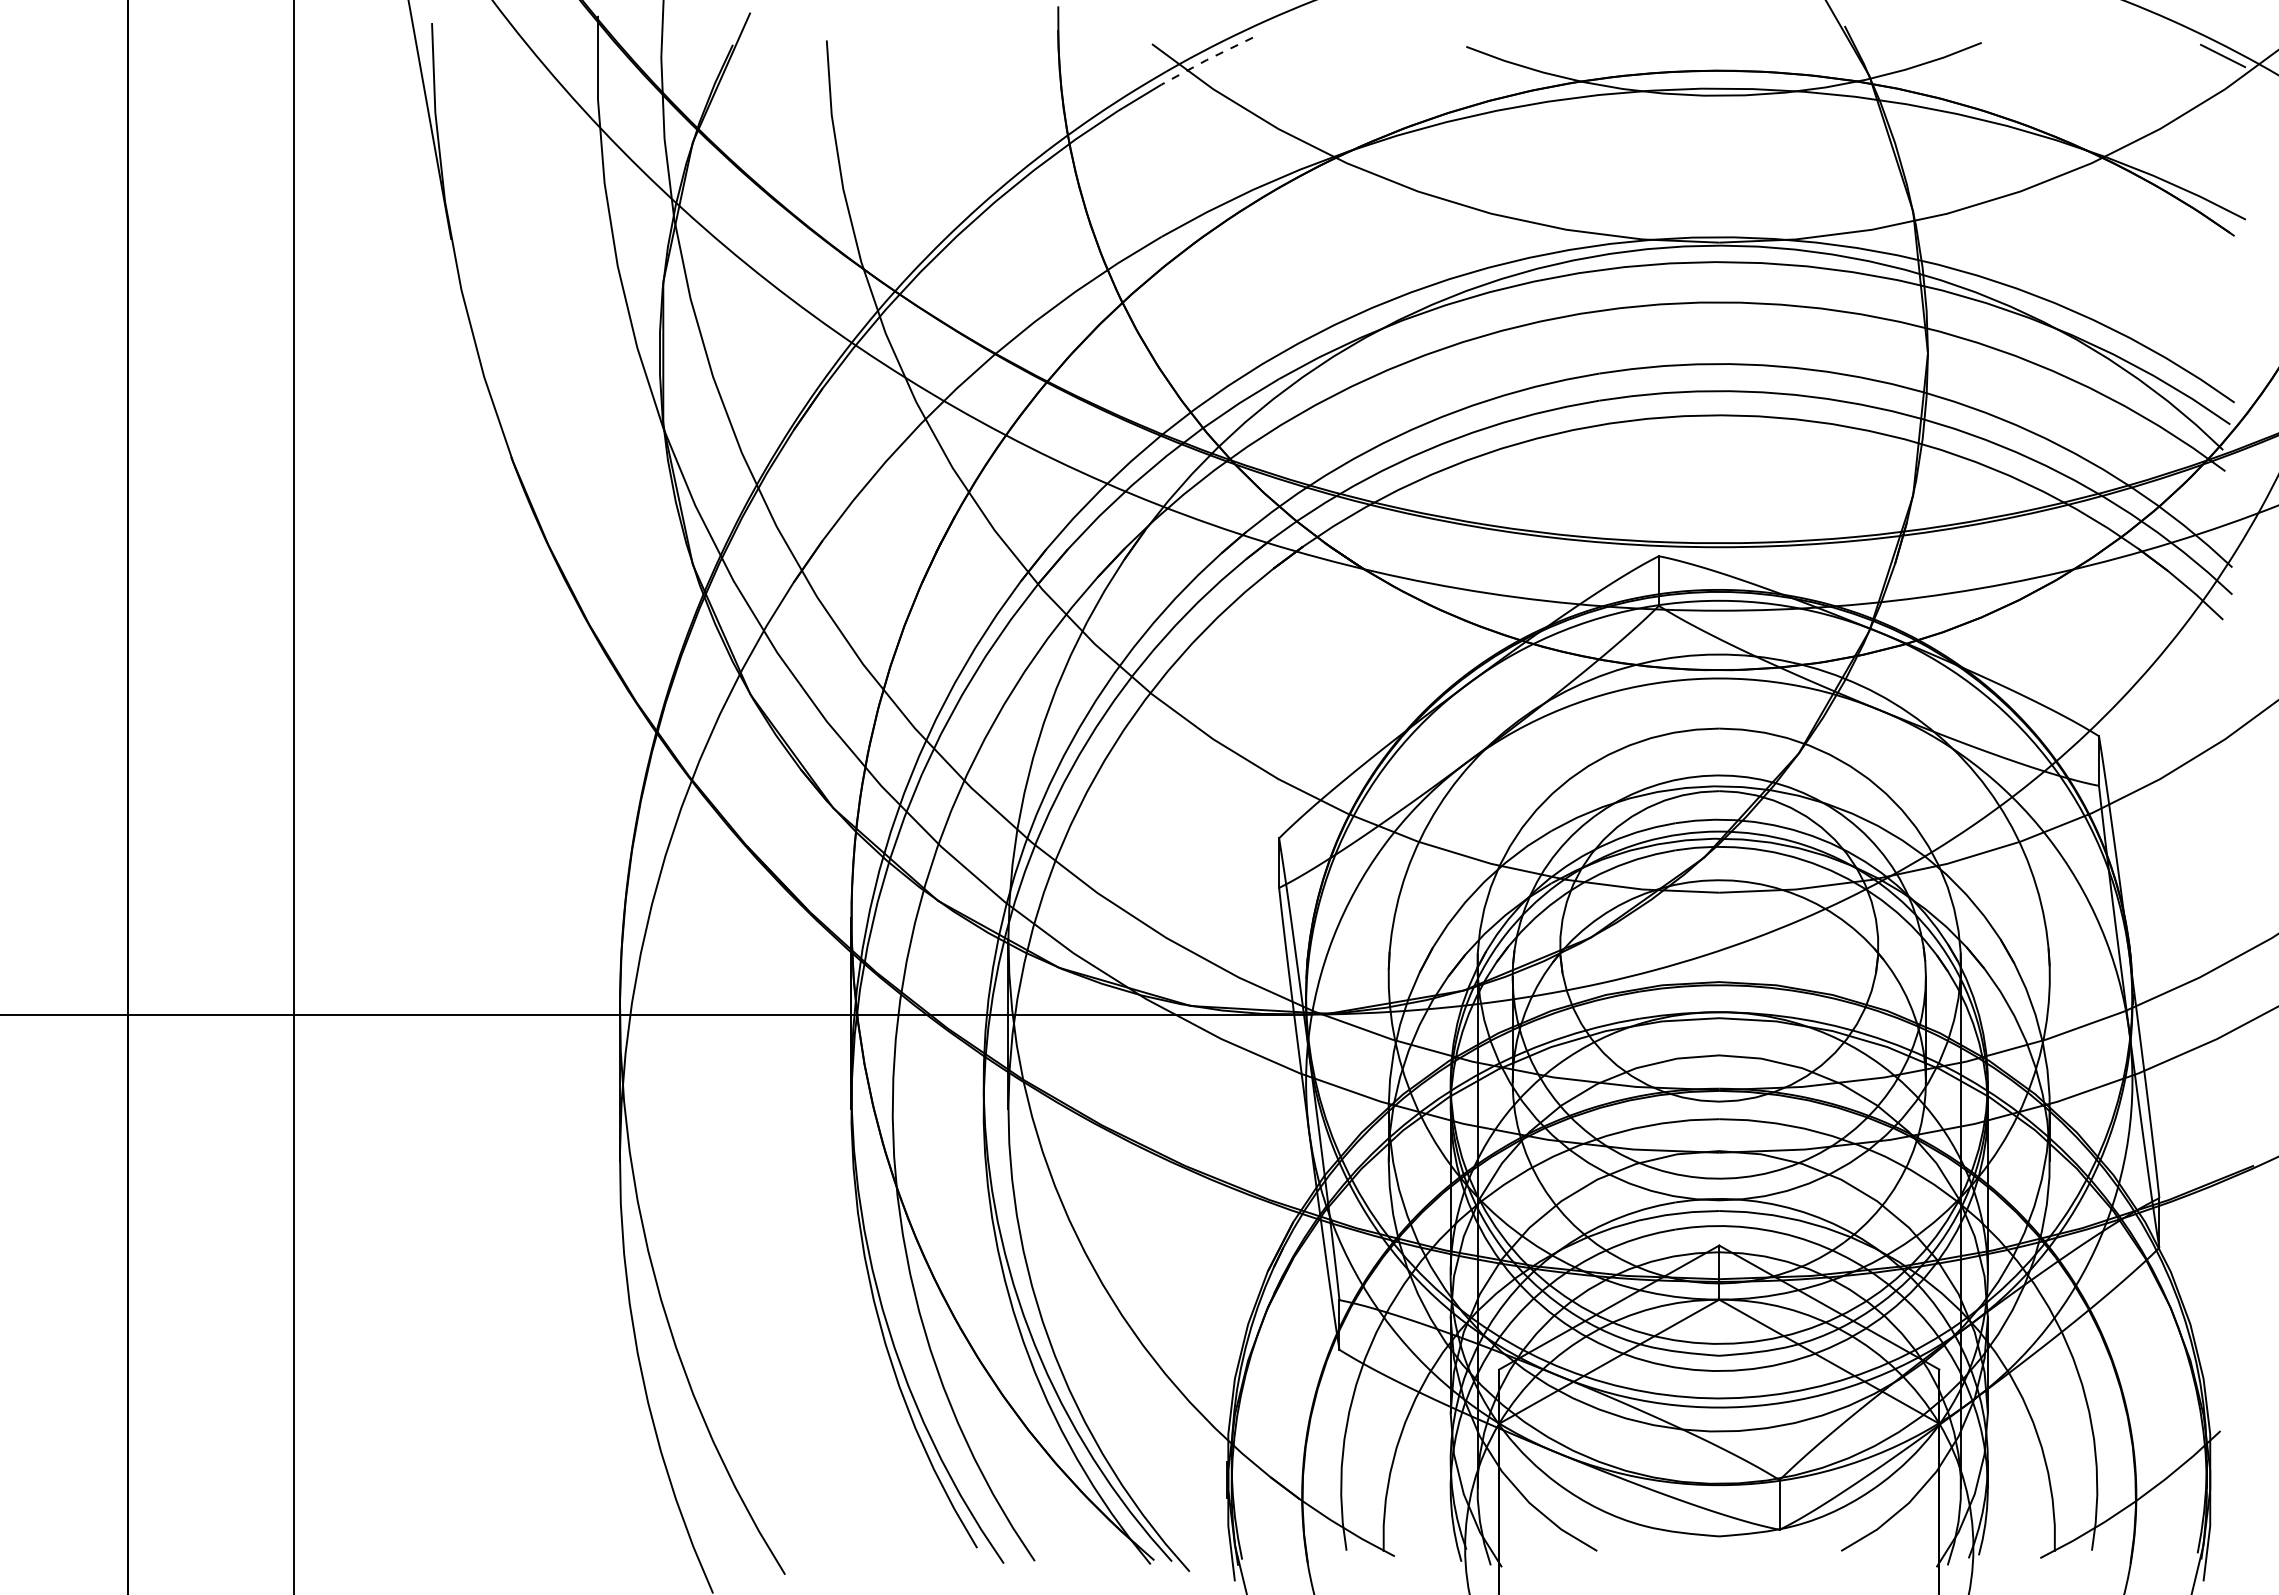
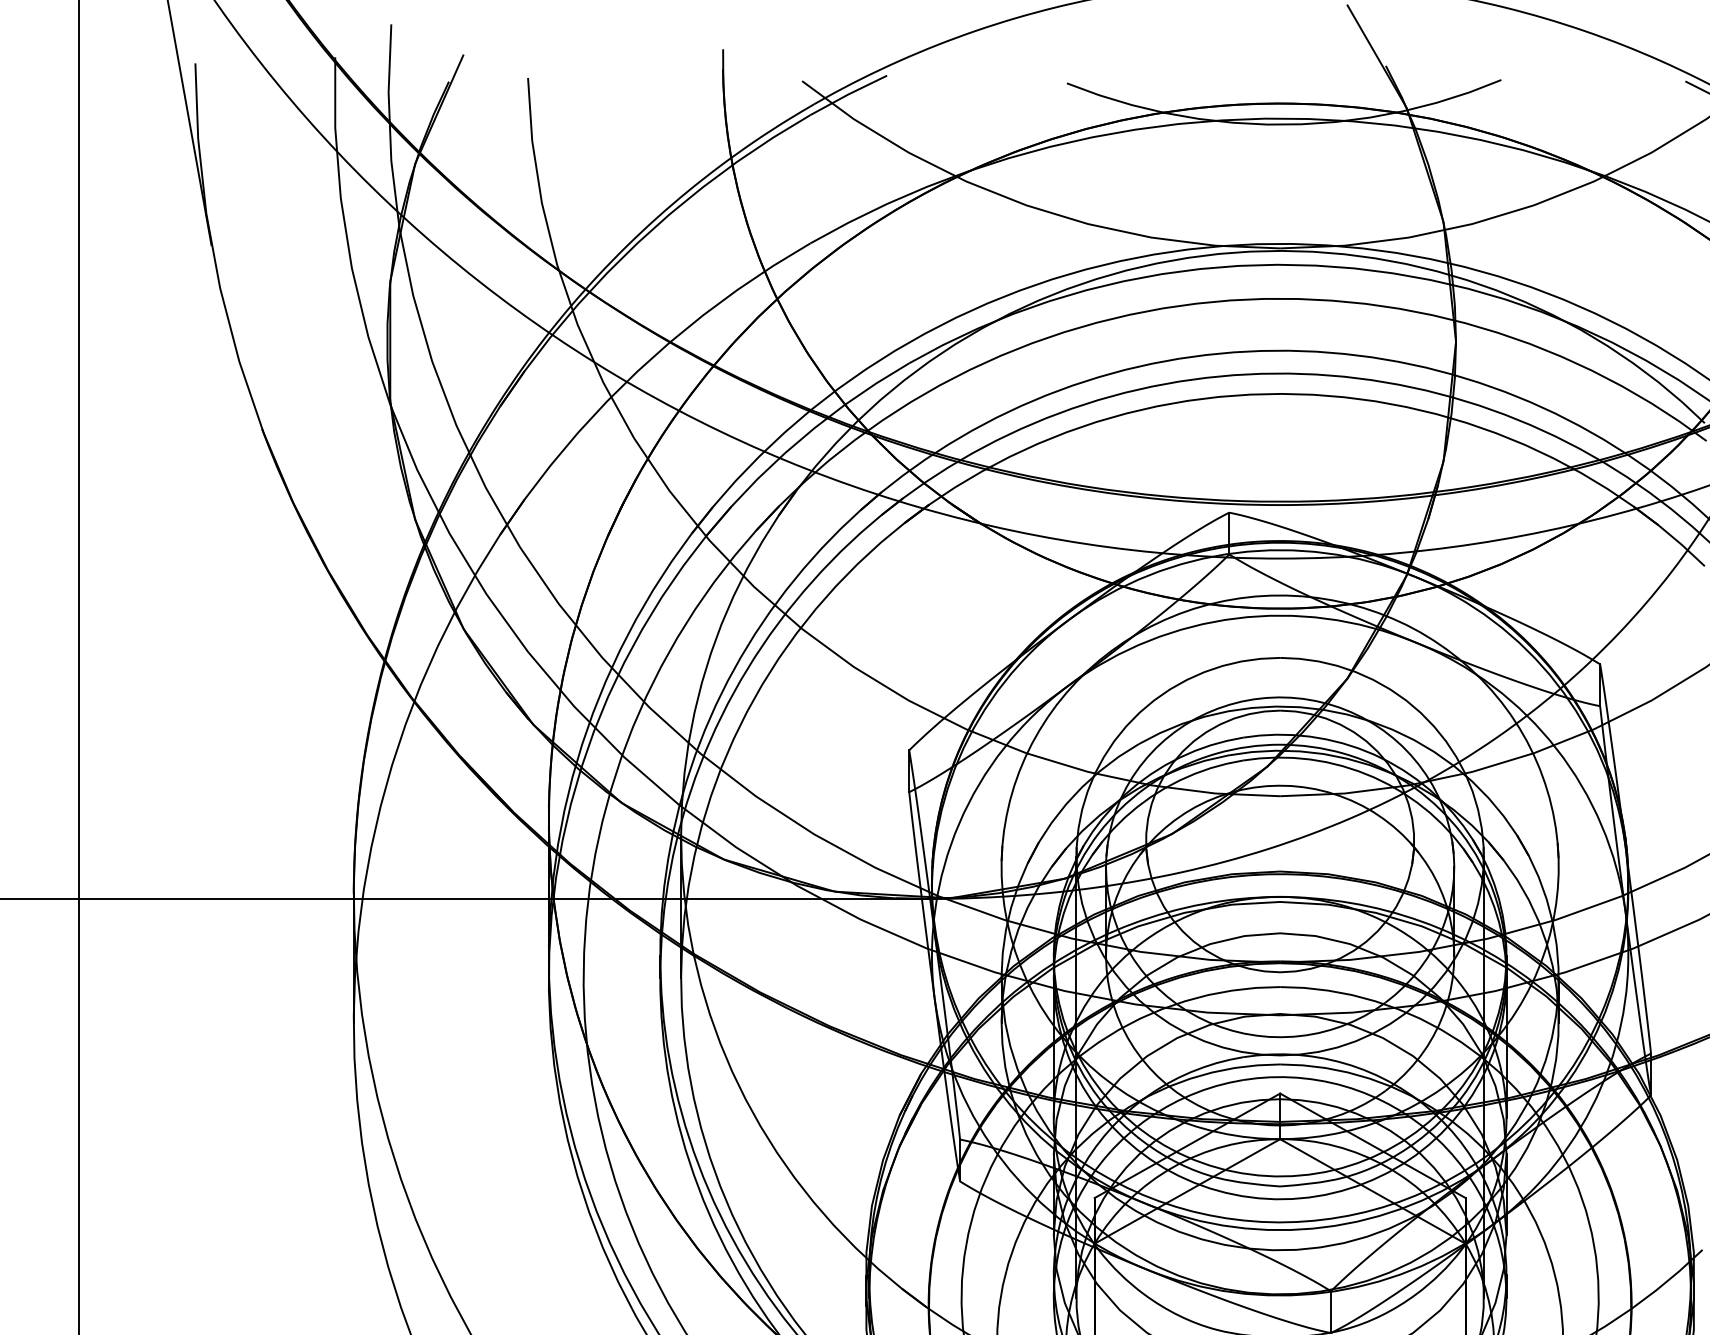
line: (1206, 60) -> (848, 94), dashed -> solid

